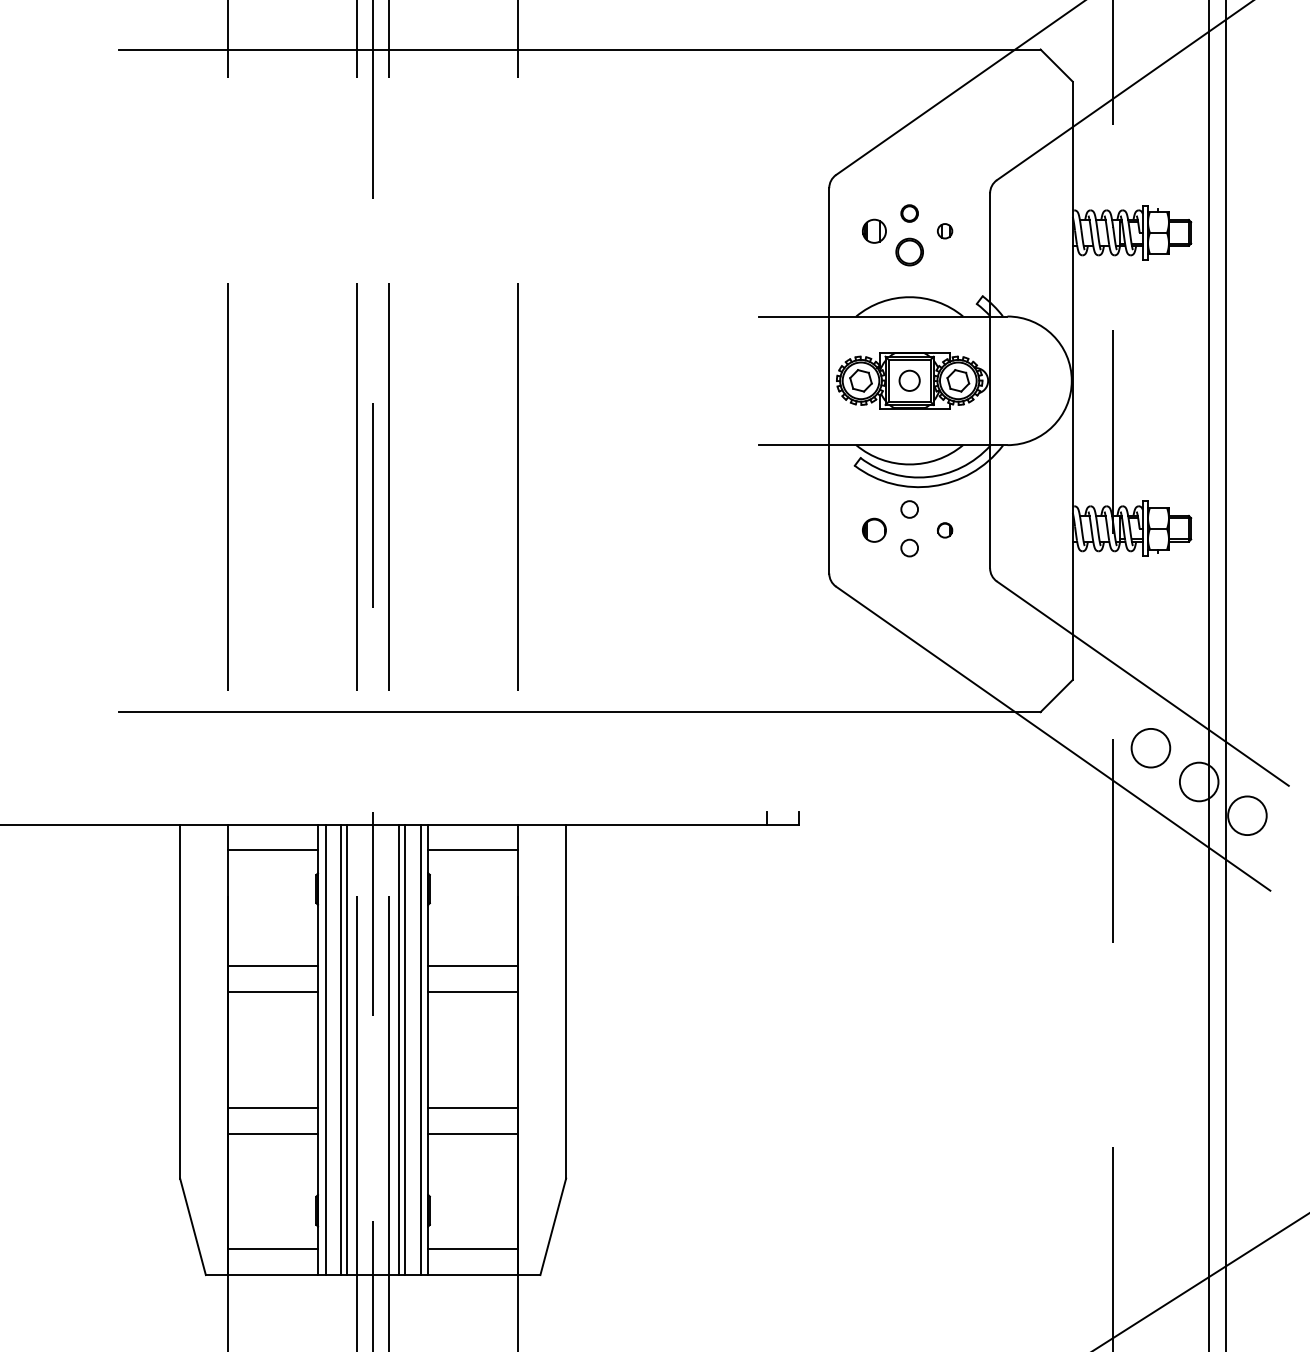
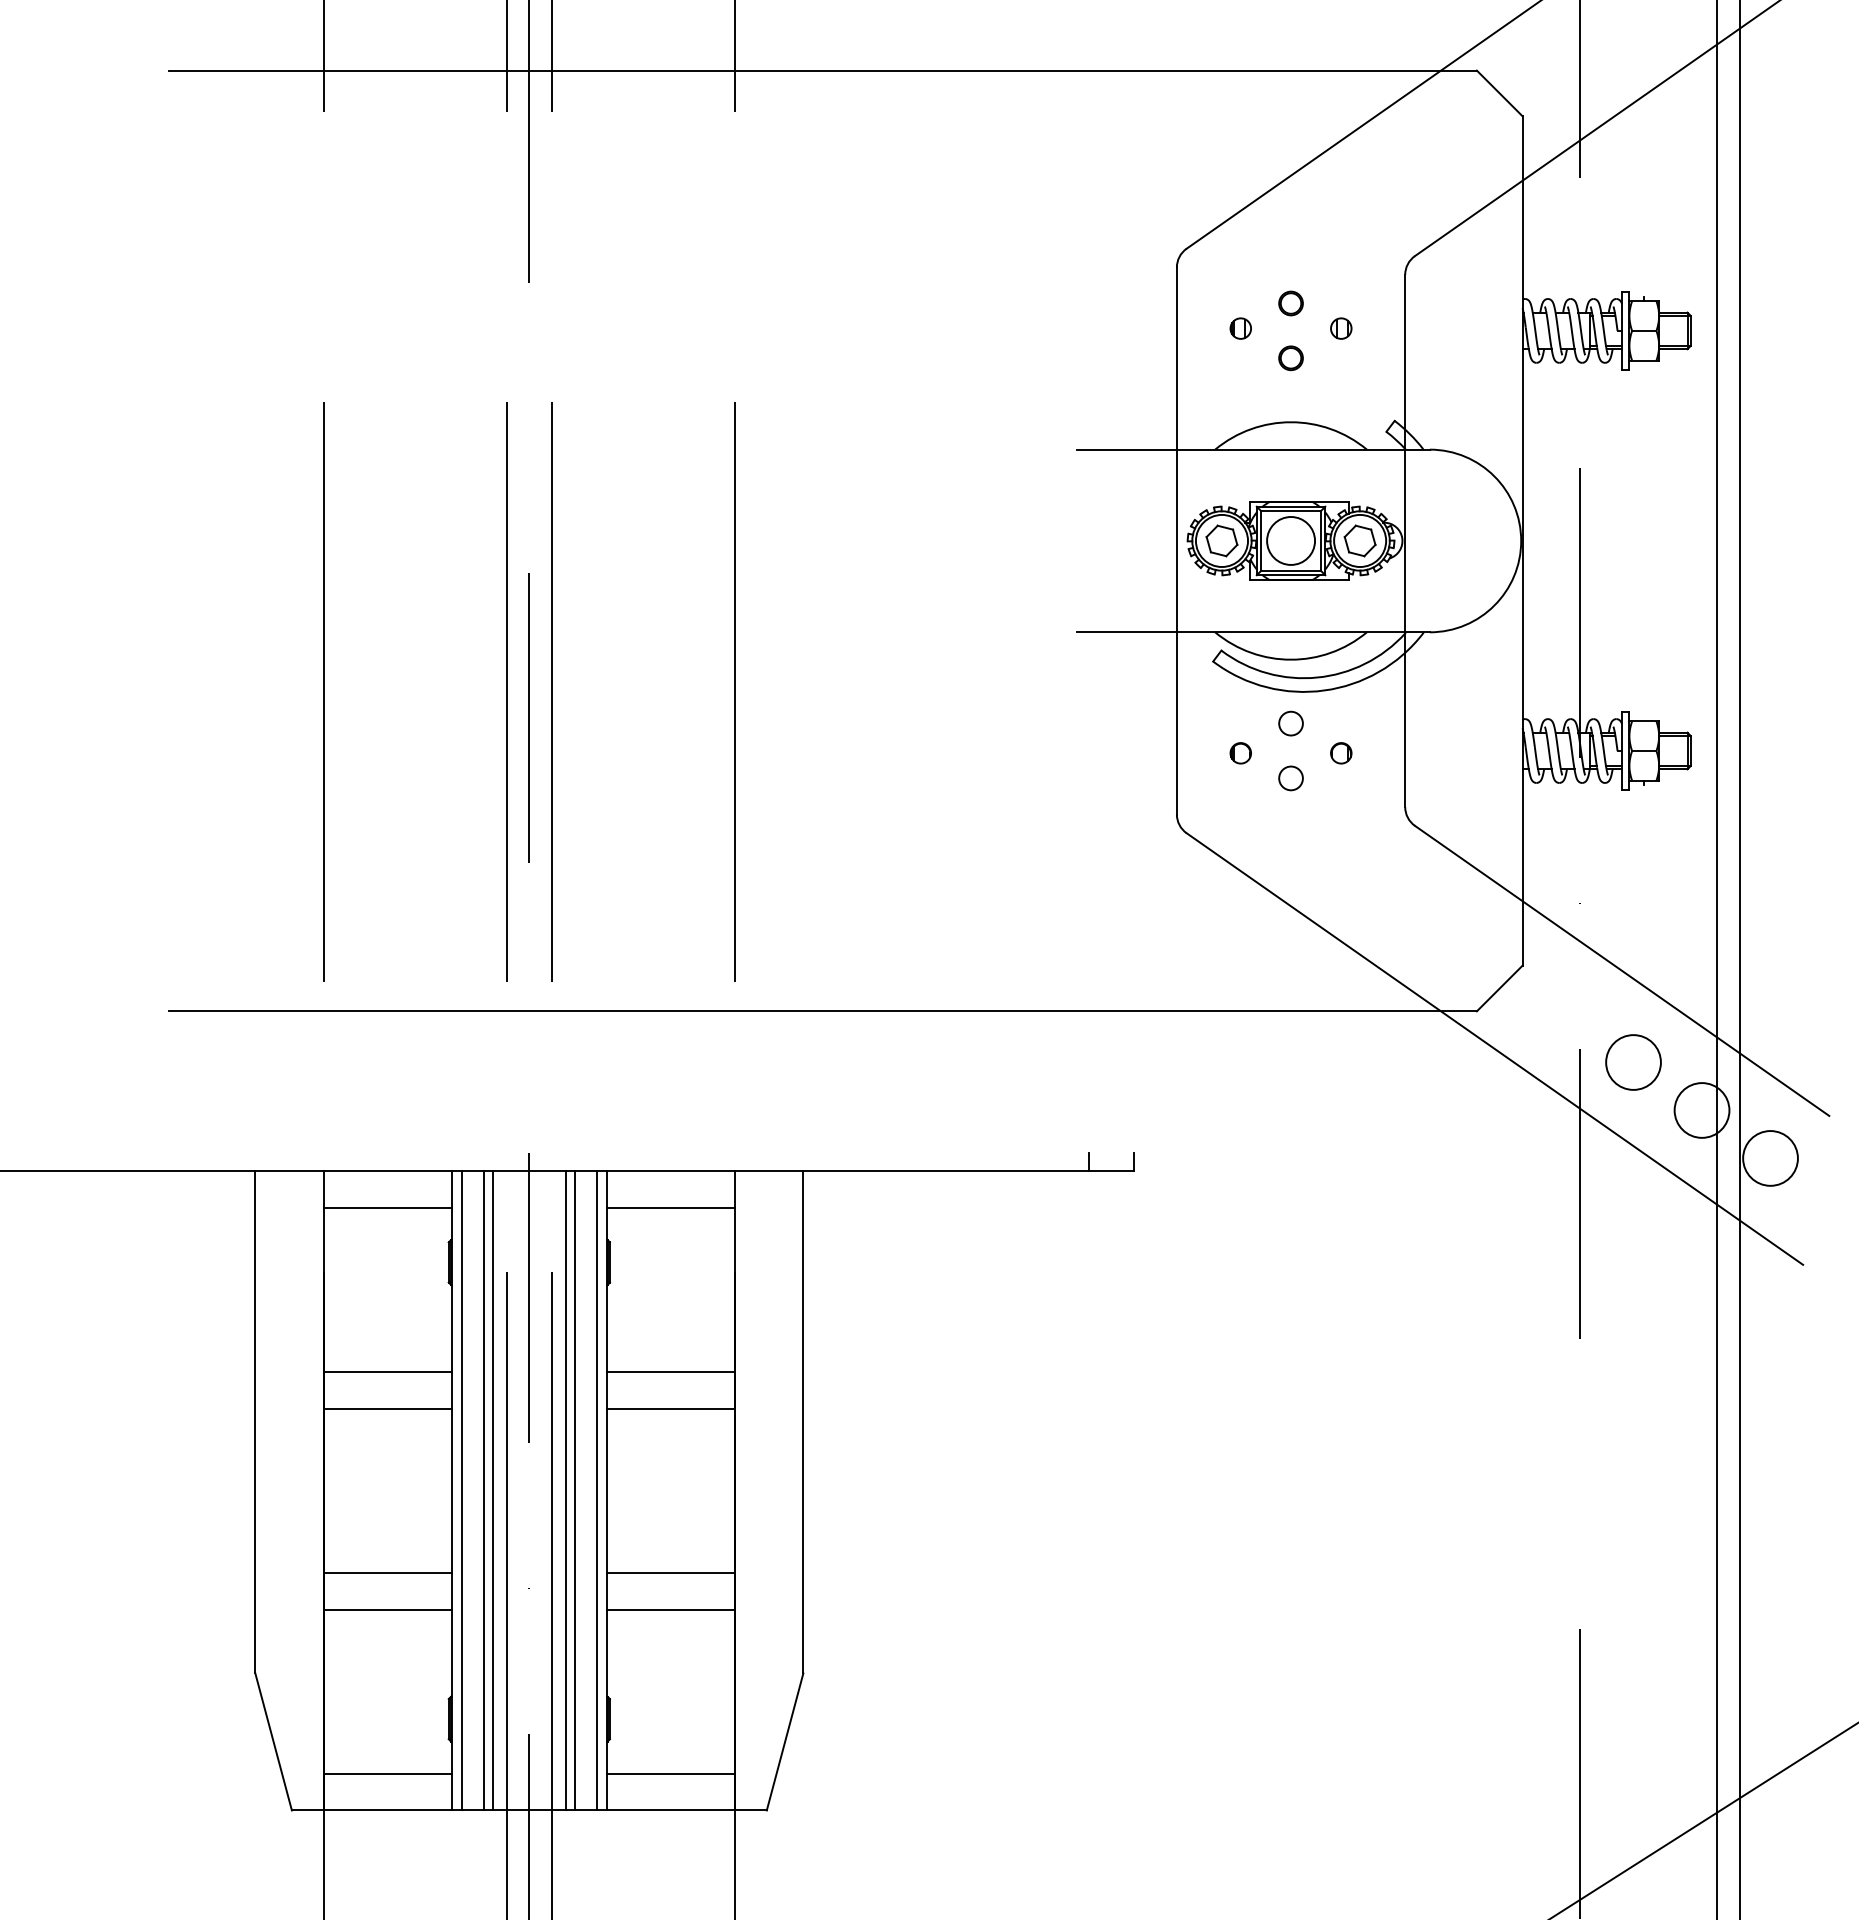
part: (874, 231) -> (1240, 328), size x0.62
part: (909, 252) -> (1290, 358), size x0.62
circle: (909, 380) -> (1291, 540), size x1.67
part: (874, 530) -> (1240, 753), size x0.62

